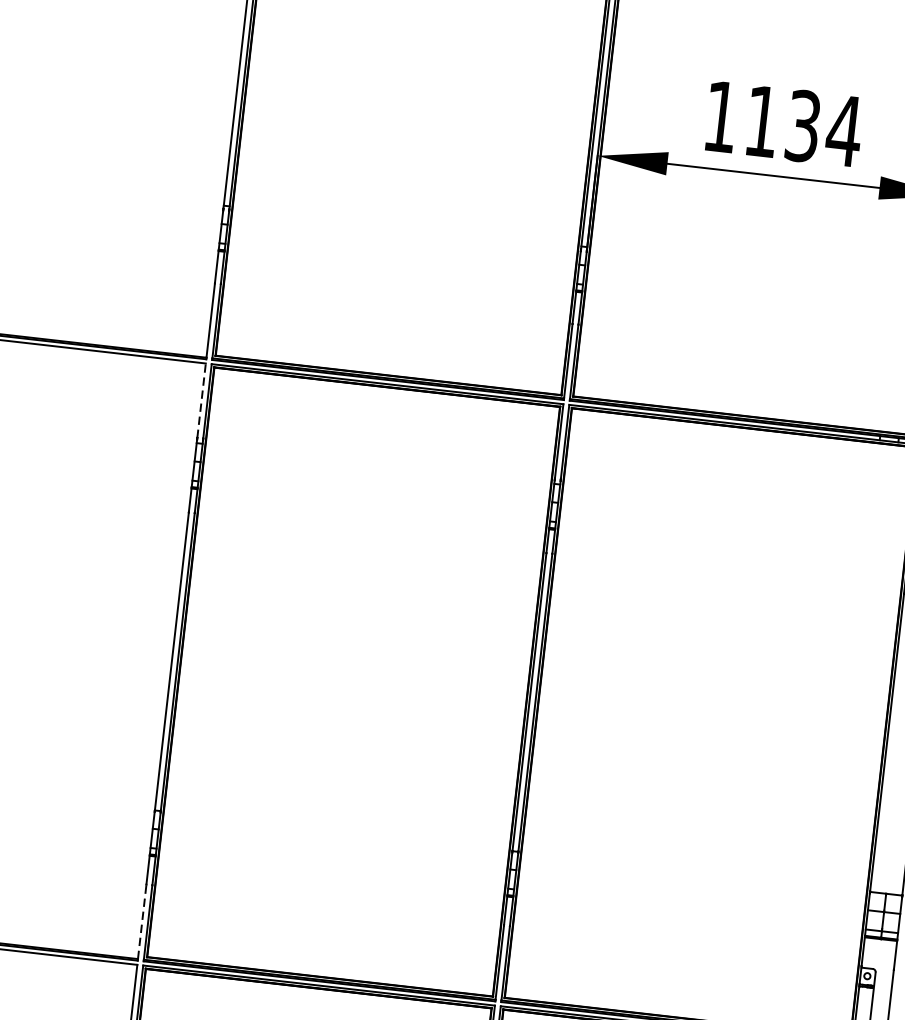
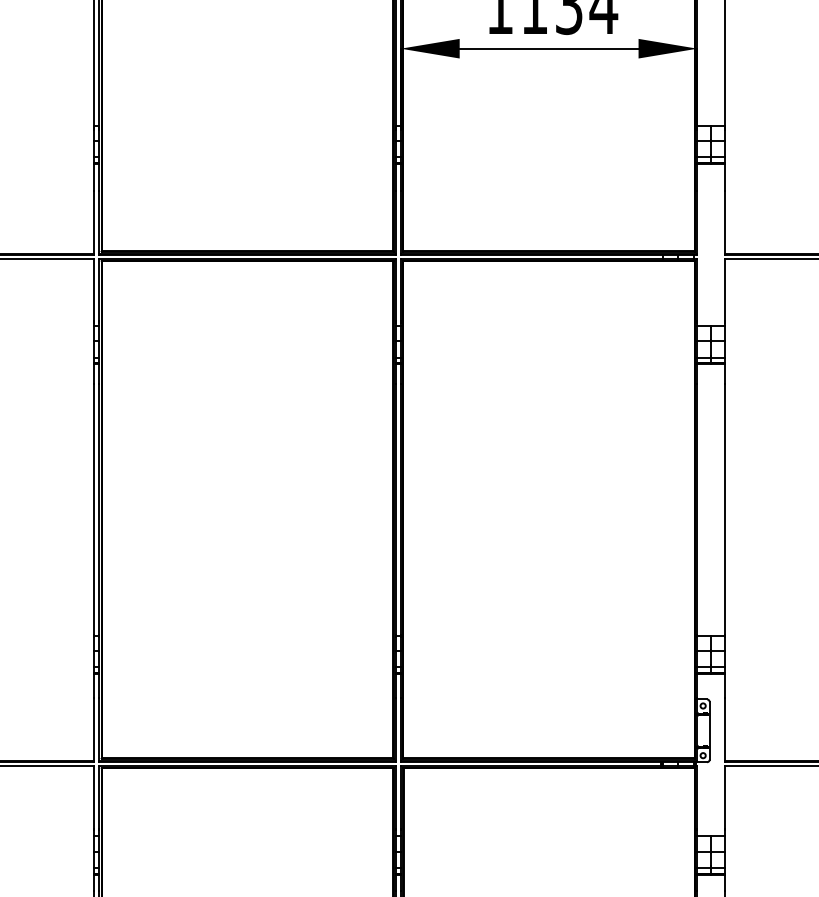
line: (201, 400) -> (94, 289), dashed -> solid
line: (142, 921) -> (94, 729), dashed -> solid

